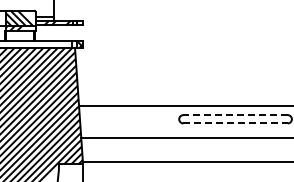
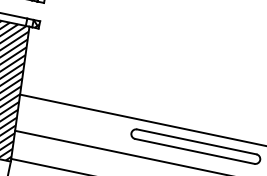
line: (235, 115) -> (196, 142), dashed -> solid
line: (236, 123) -> (195, 151), dashed -> solid

